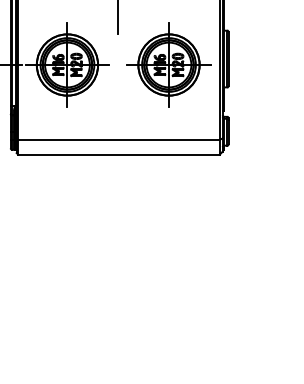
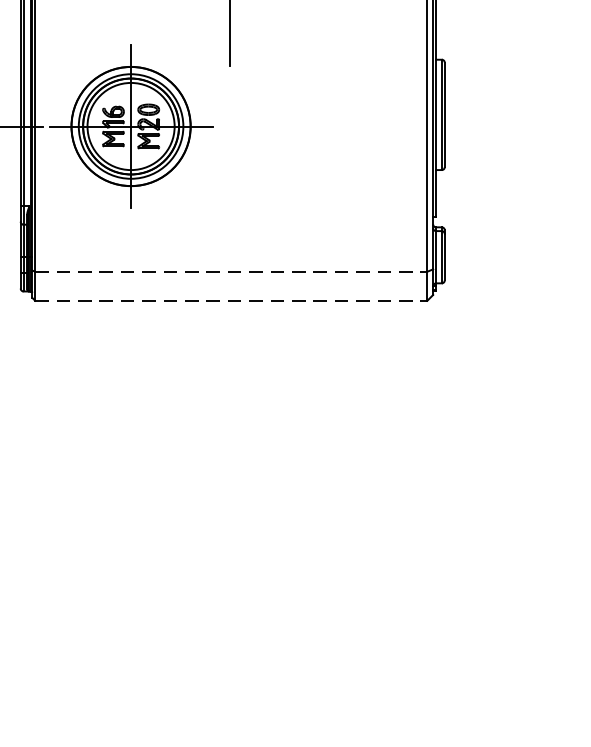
part: (168, 64) -> (327, 125), removed
line: (118, 139) -> (230, 271), solid -> dashed
line: (118, 154) -> (230, 300), solid -> dashed

